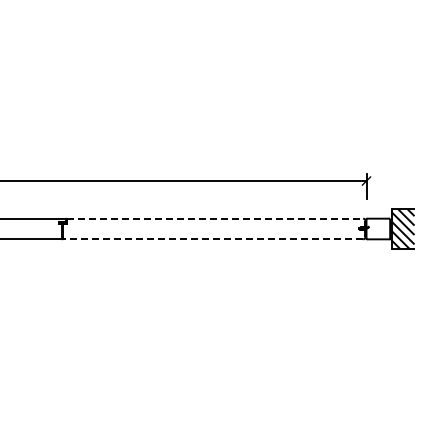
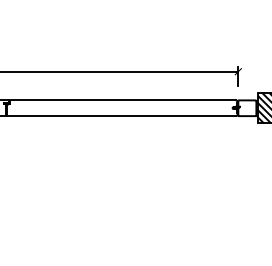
line: (215, 218) -> (123, 100), dashed -> solid
line: (213, 239) -> (121, 116), dashed -> solid

